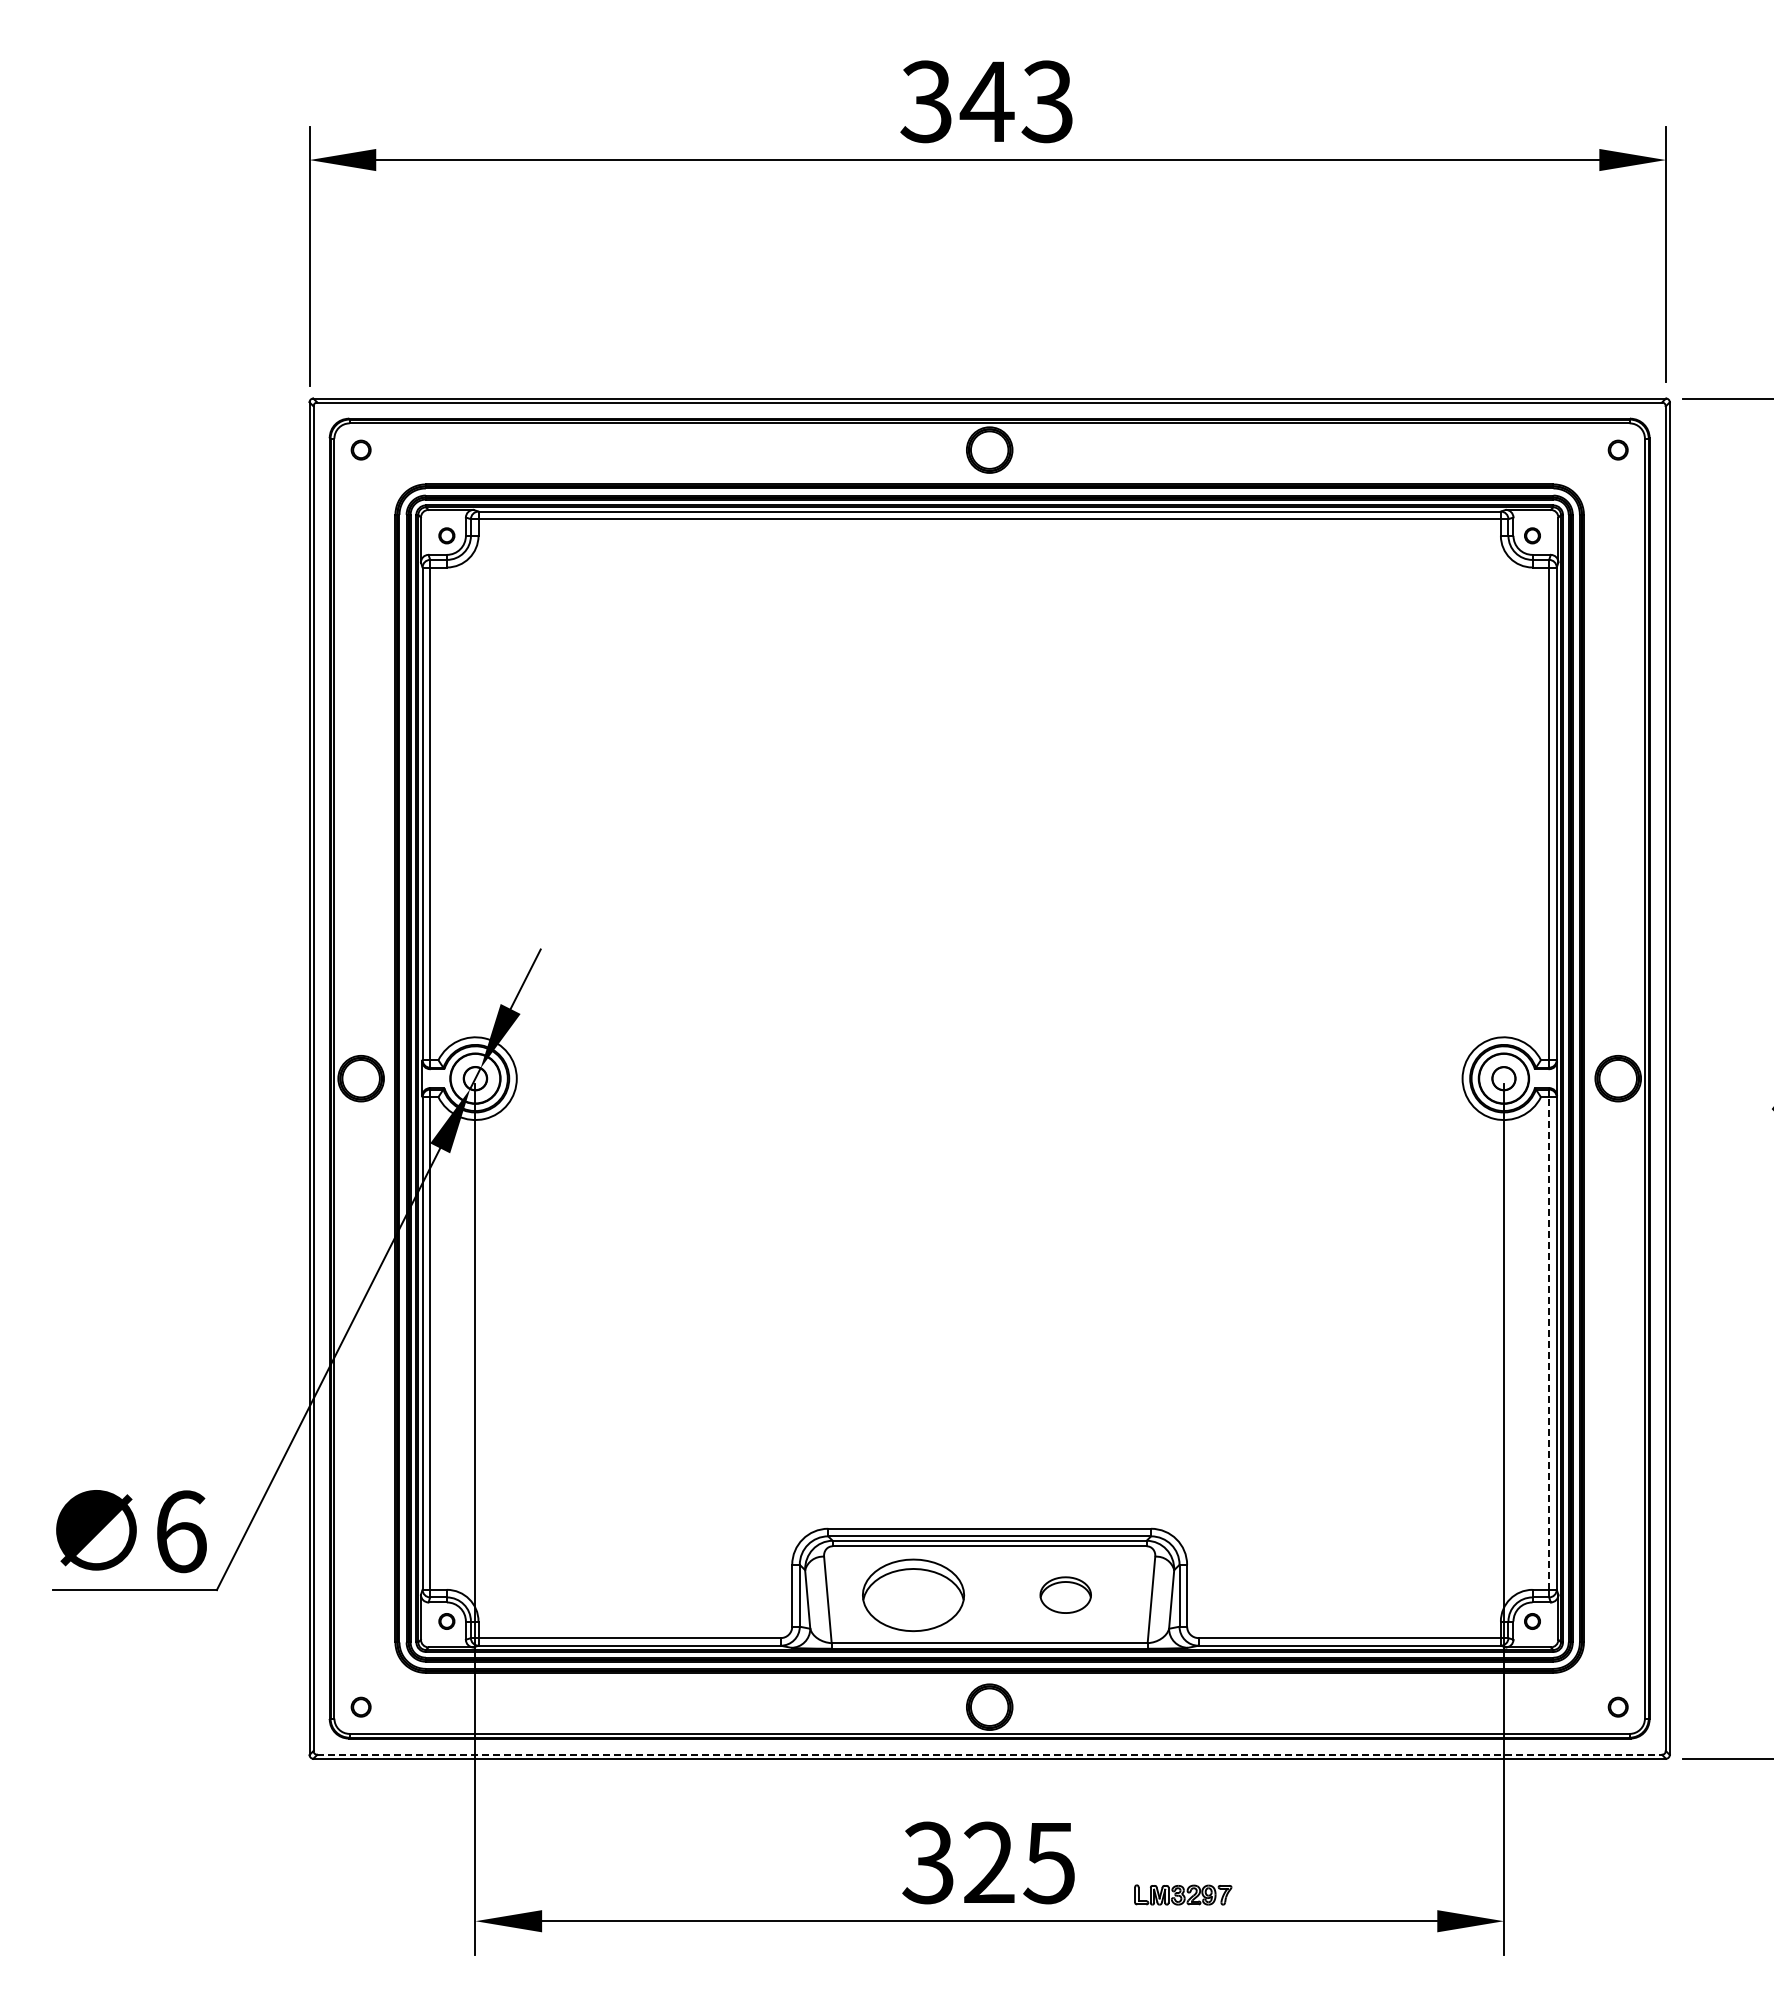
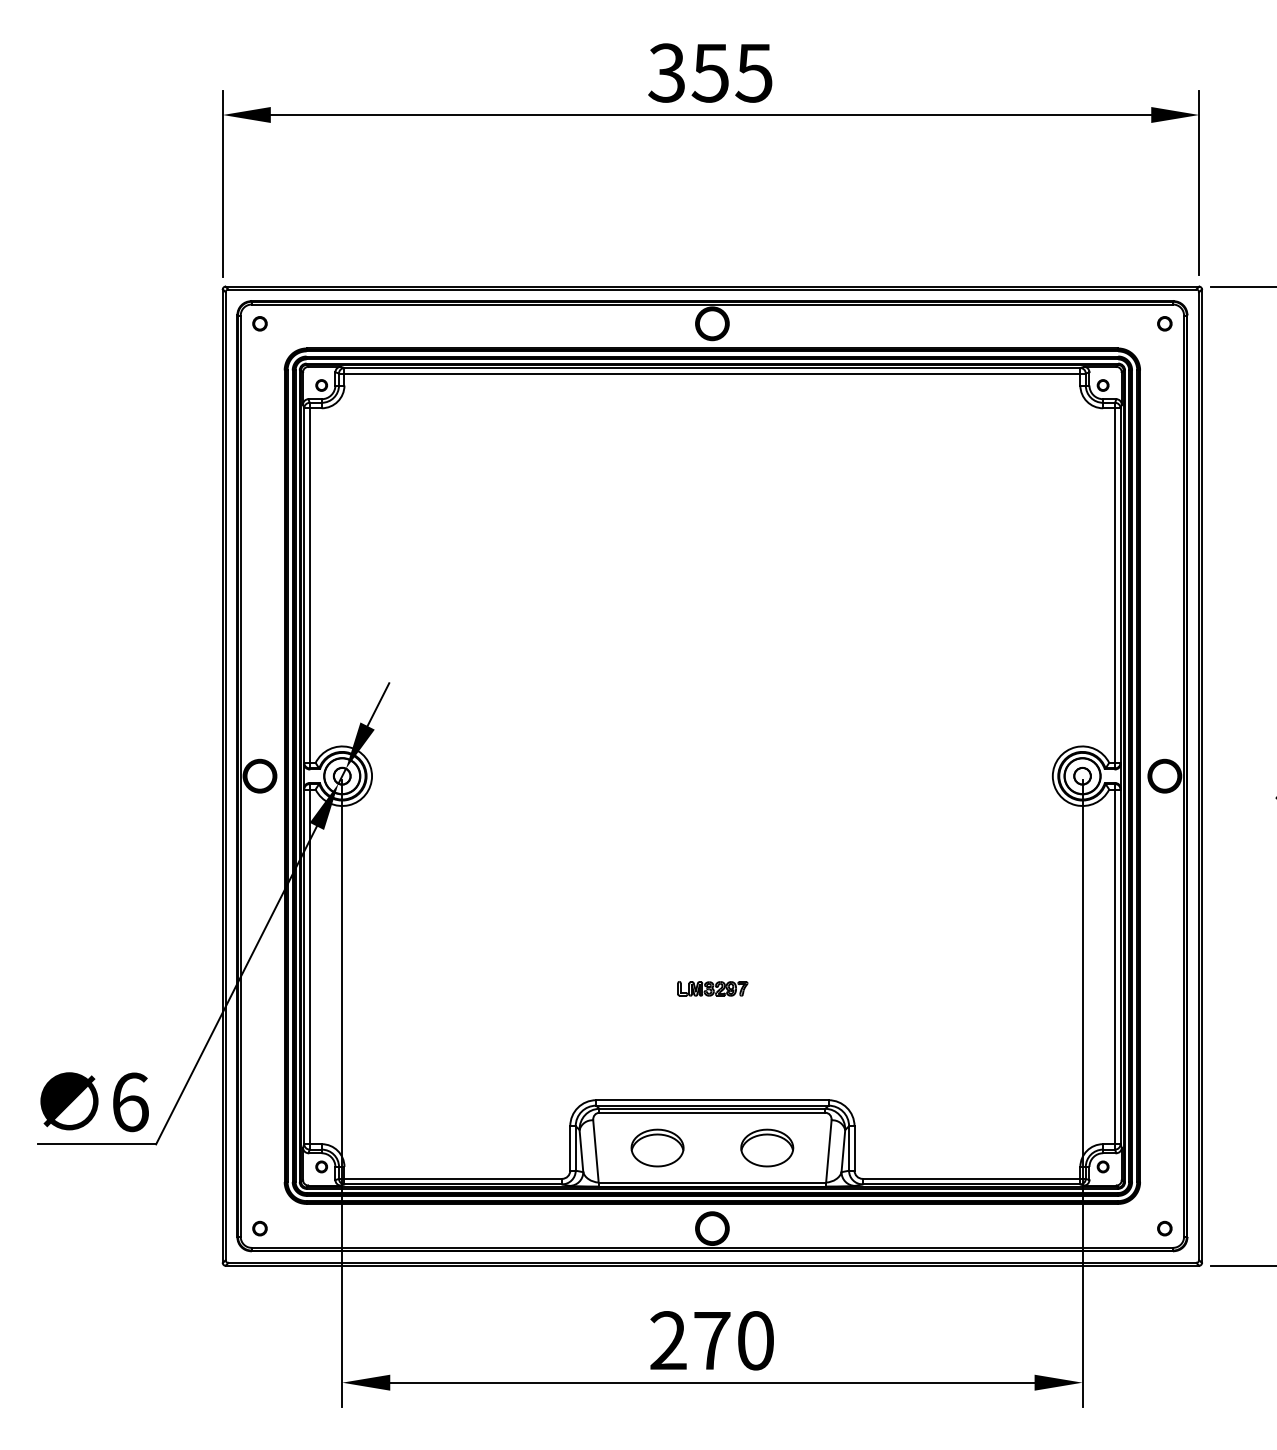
text: (1015, 101) -> (730, 72), 343 -> 355
line: (1549, 1342) -> (1115, 966), dashed -> solid
part: (913, 1594) -> (657, 1147), size x0.71
part: (1065, 1594) -> (766, 1147), size x1.43
line: (990, 1754) -> (712, 1262), dashed -> solid
text: (988, 1862) -> (711, 1340), 325 -> 270
part: (1183, 1894) -> (712, 988), moved

